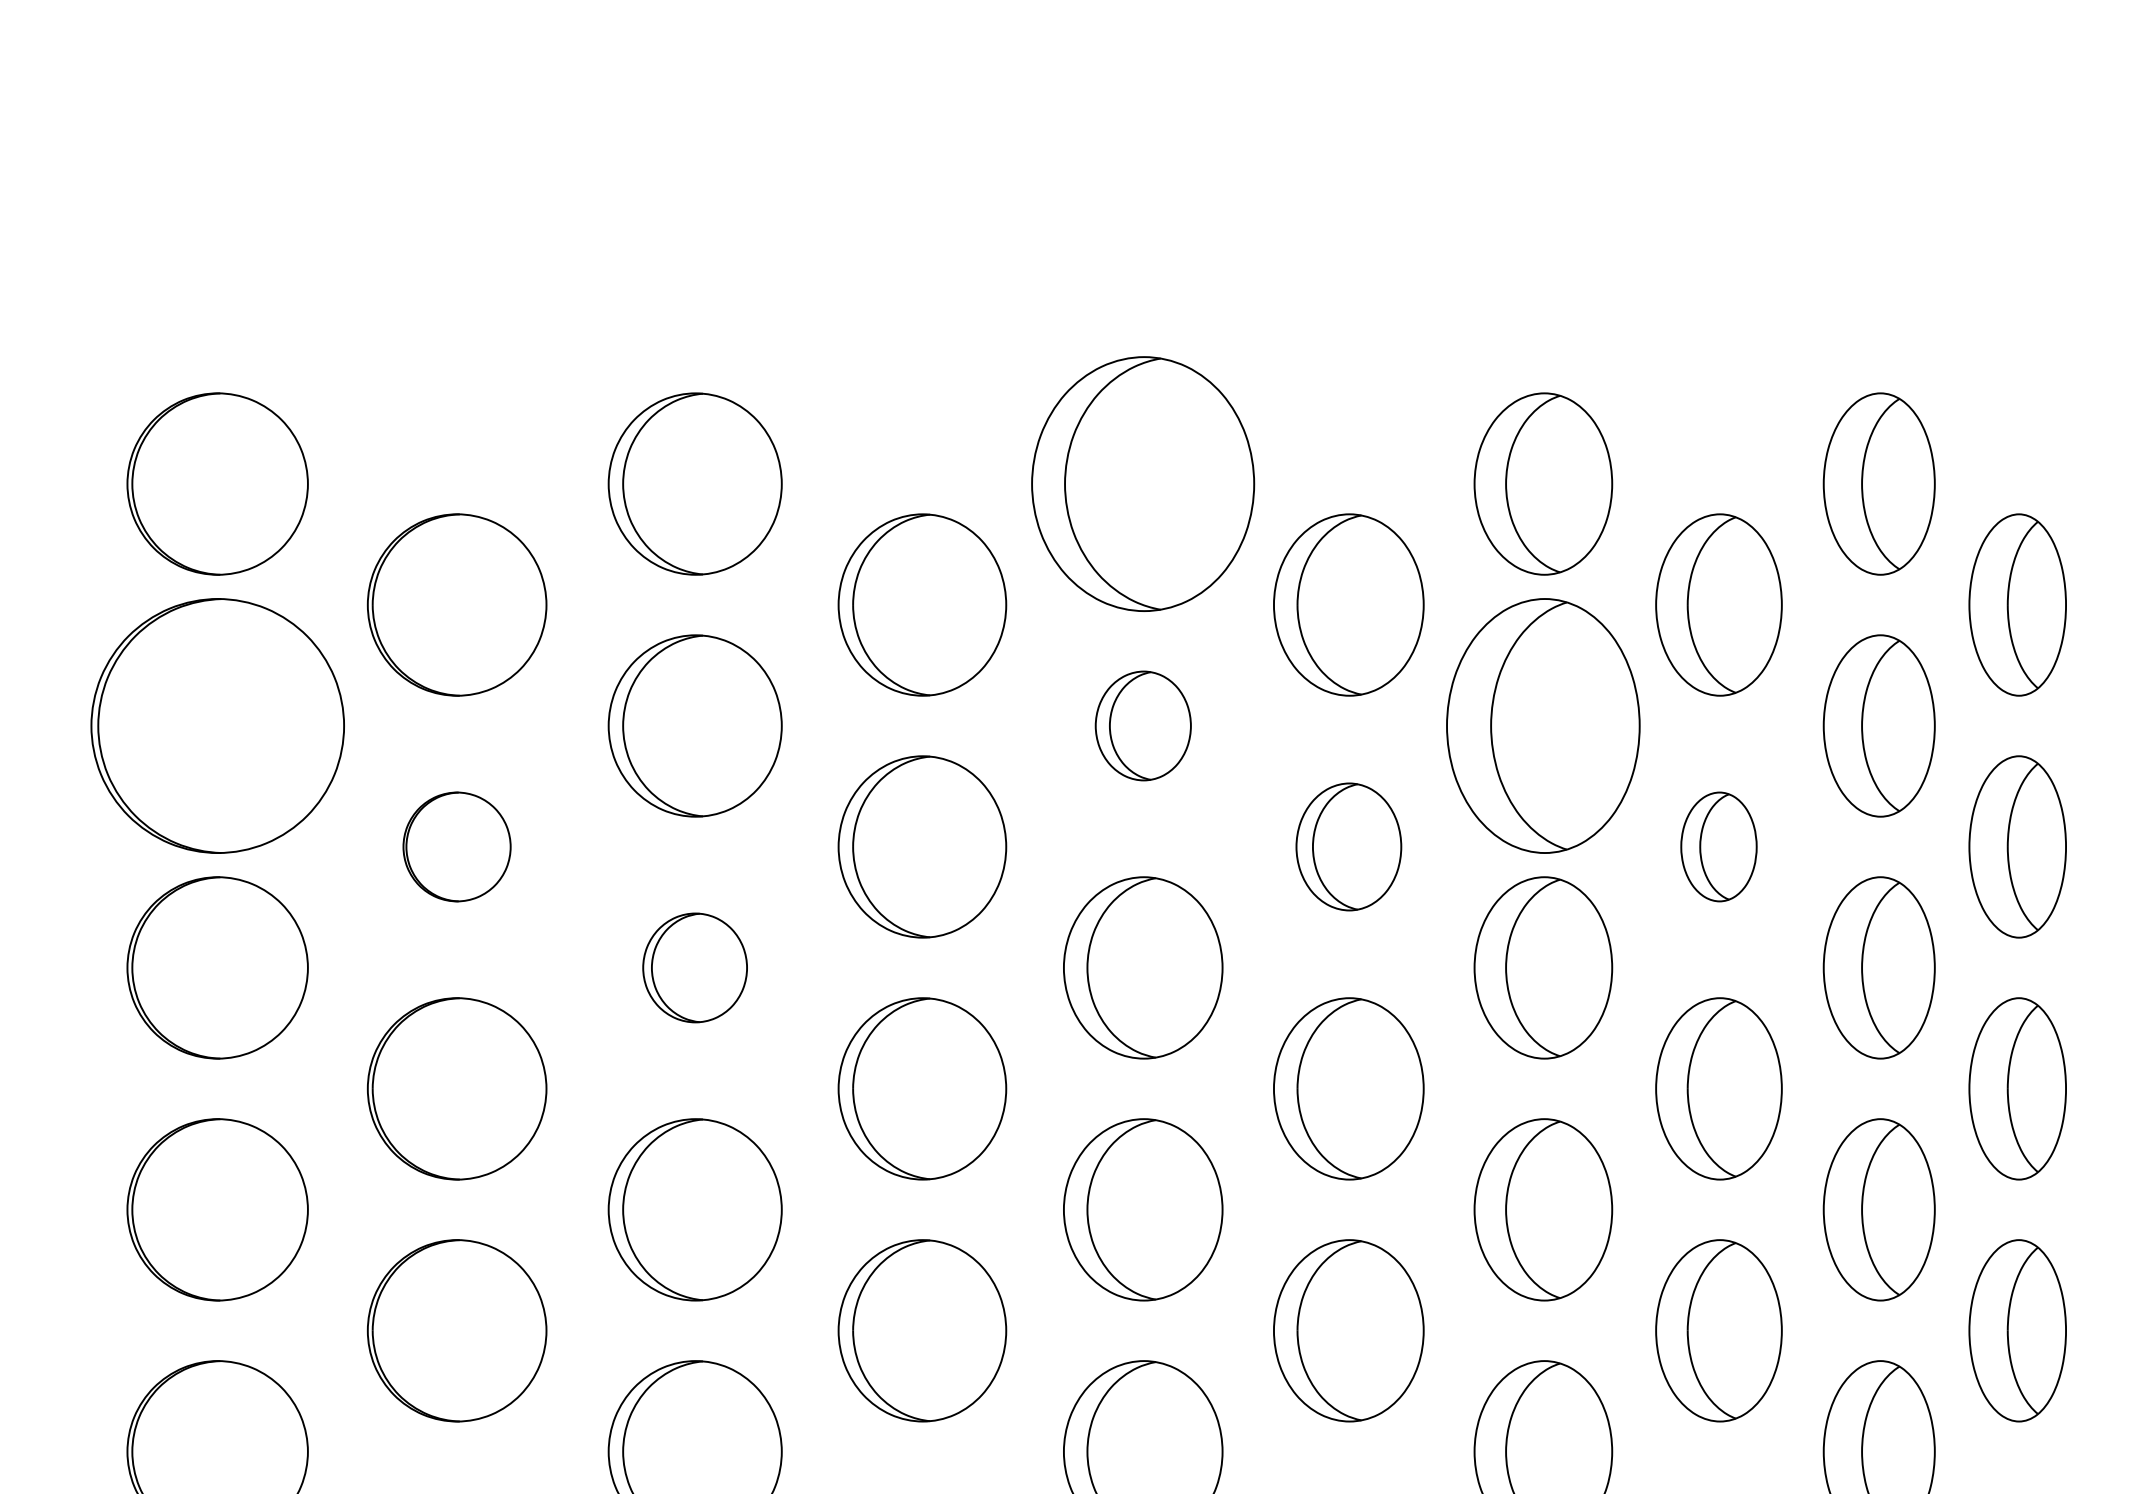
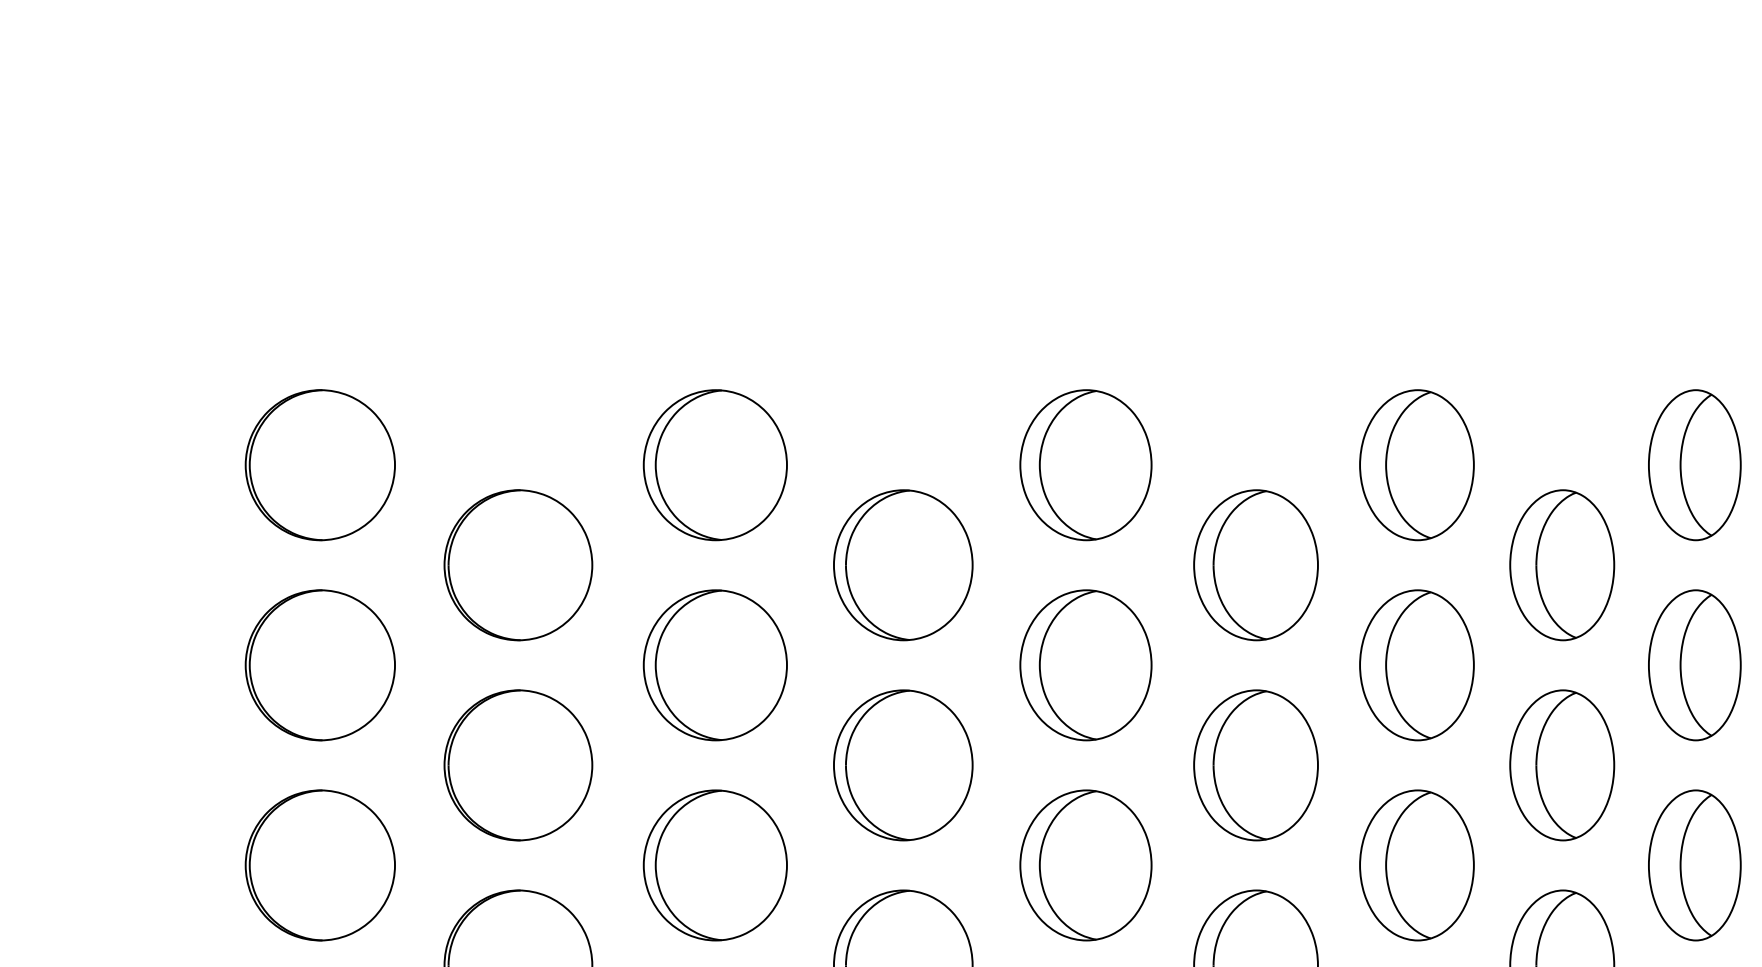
part: (1143, 483) -> (1086, 464), size x0.71
part: (217, 725) -> (320, 664), size x0.71
part: (1143, 725) -> (1086, 664), size x1.67
part: (1543, 725) -> (1417, 664), size x0.71
part: (456, 846) -> (517, 765), size x1.67
part: (1348, 846) -> (1255, 765), size x1.43
part: (1718, 846) -> (1561, 765), size x1.67
part: (694, 967) -> (714, 865), size x1.67

